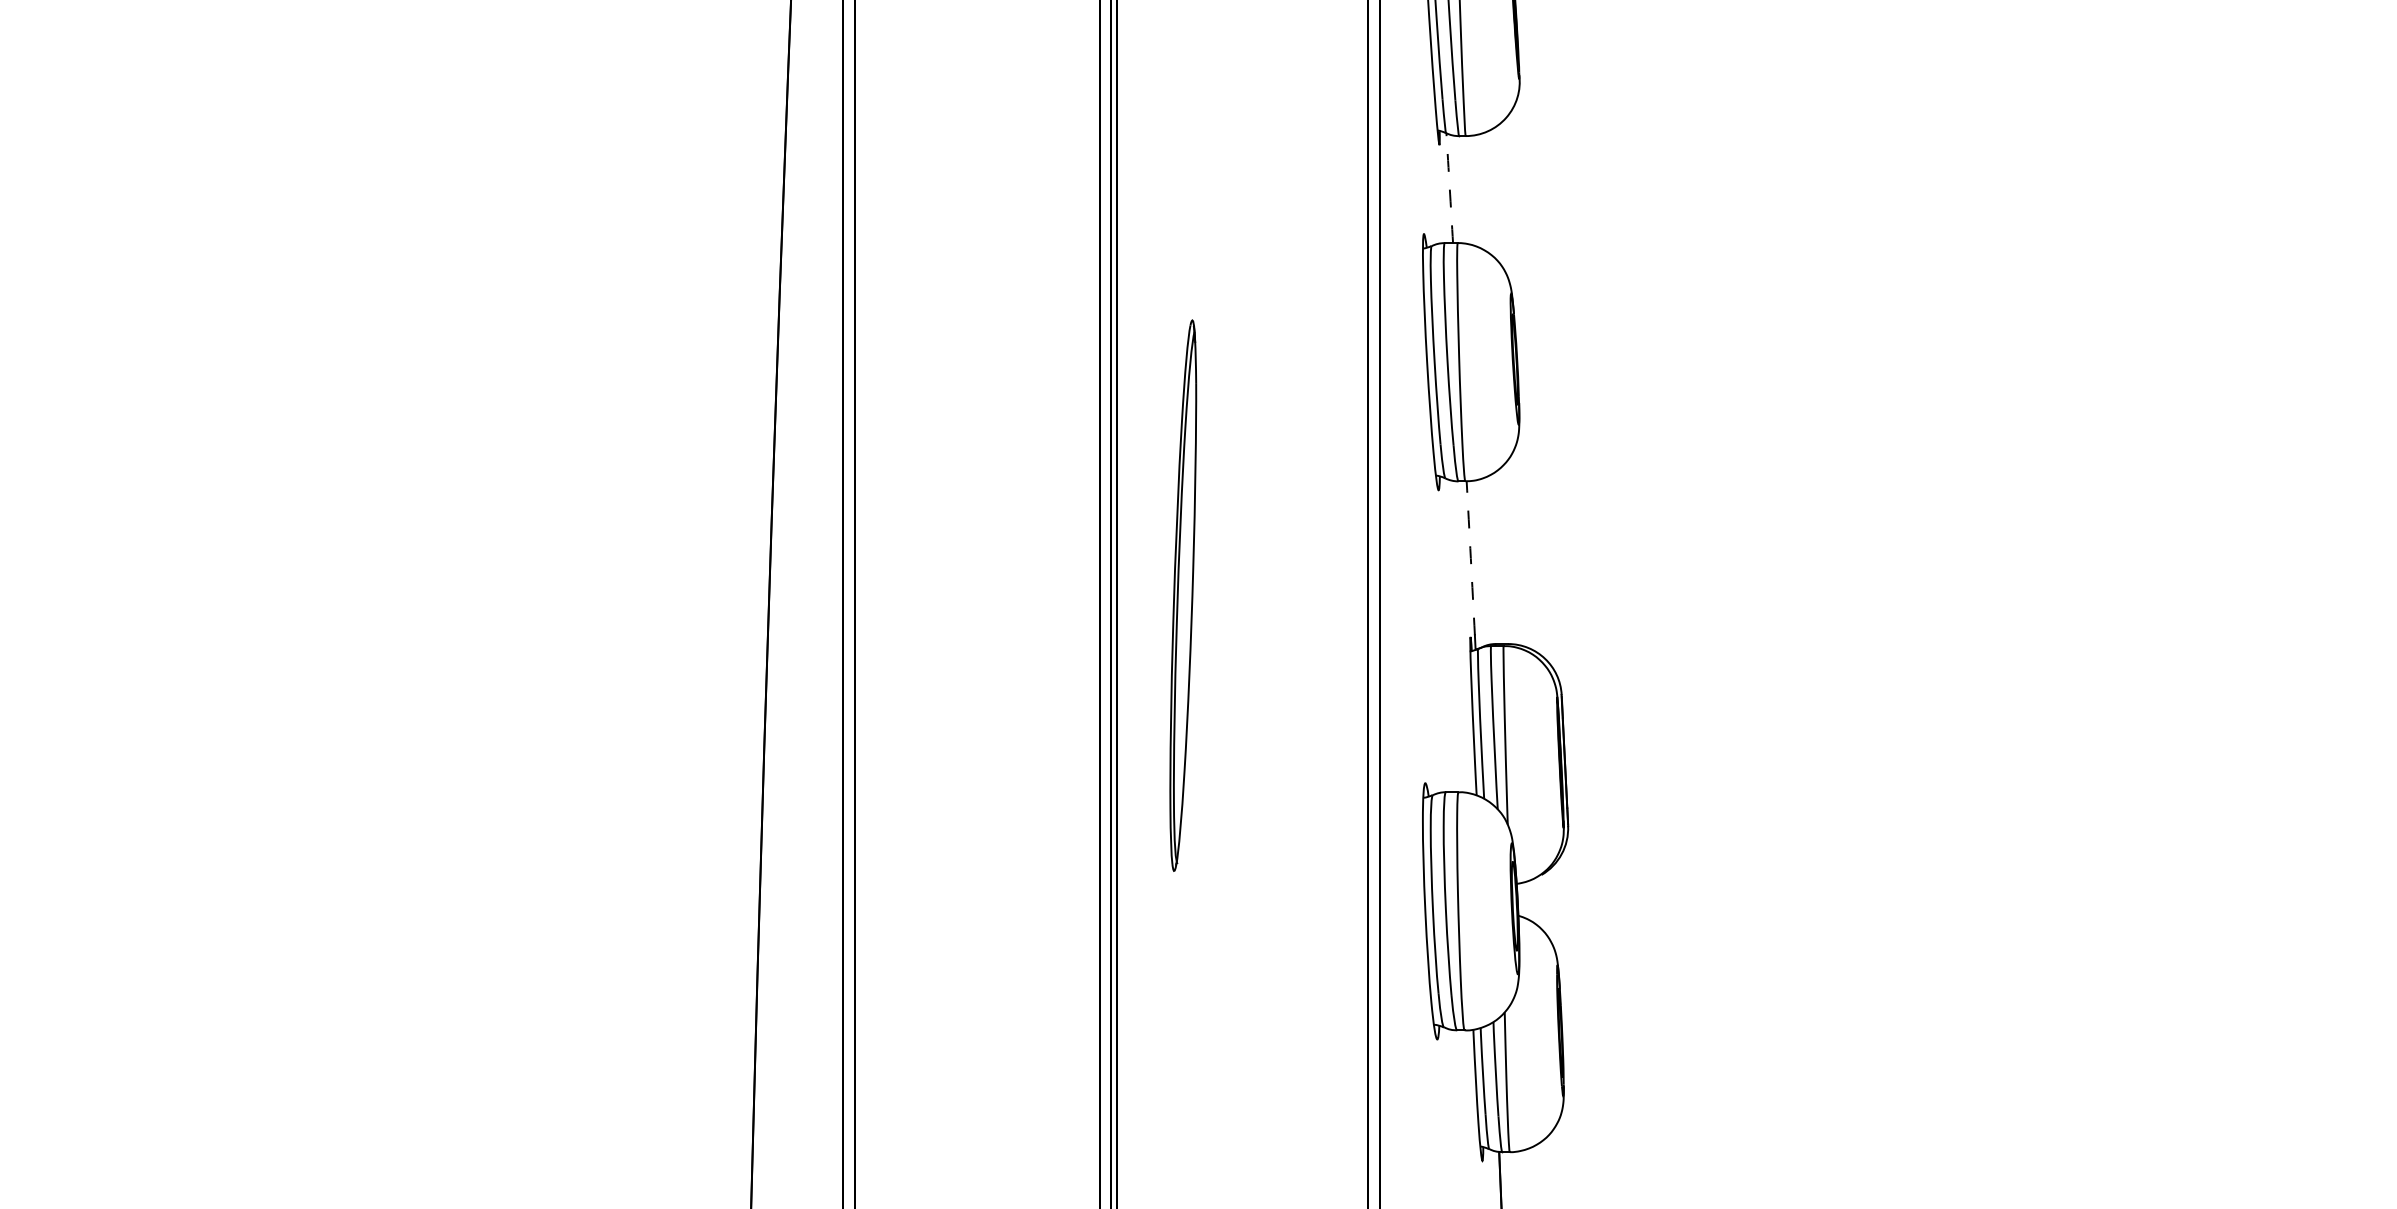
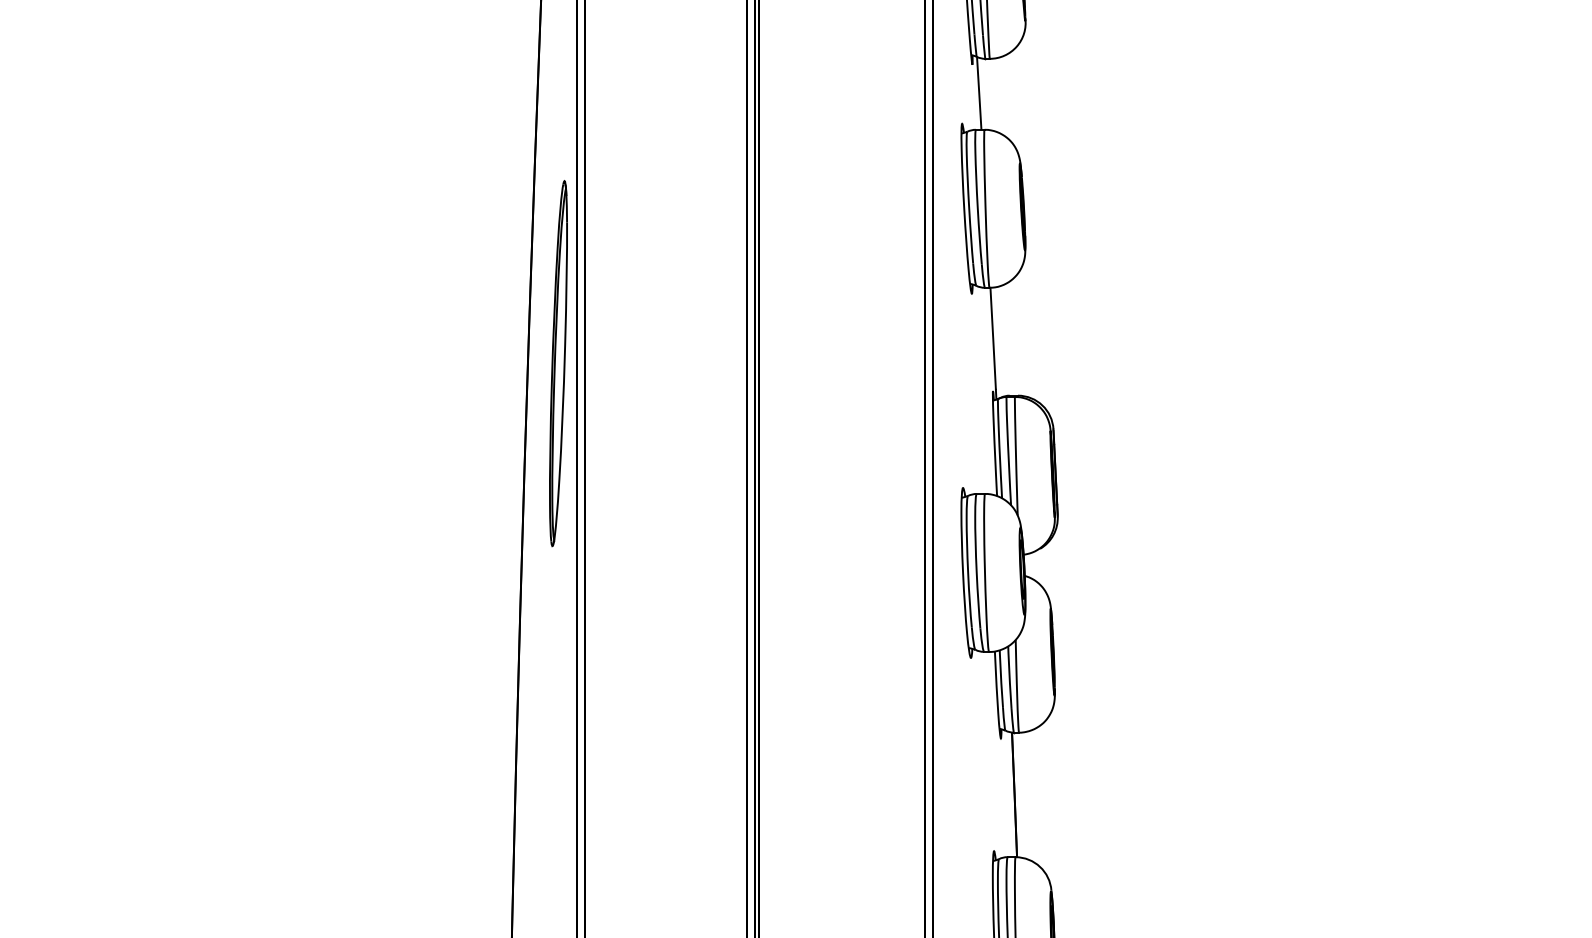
arc: (1450, 188) -> (979, 93), dashed -> solid
arc: (1471, 557) -> (993, 338), dashed -> solid
part: (1183, 595) -> (558, 363), moved

